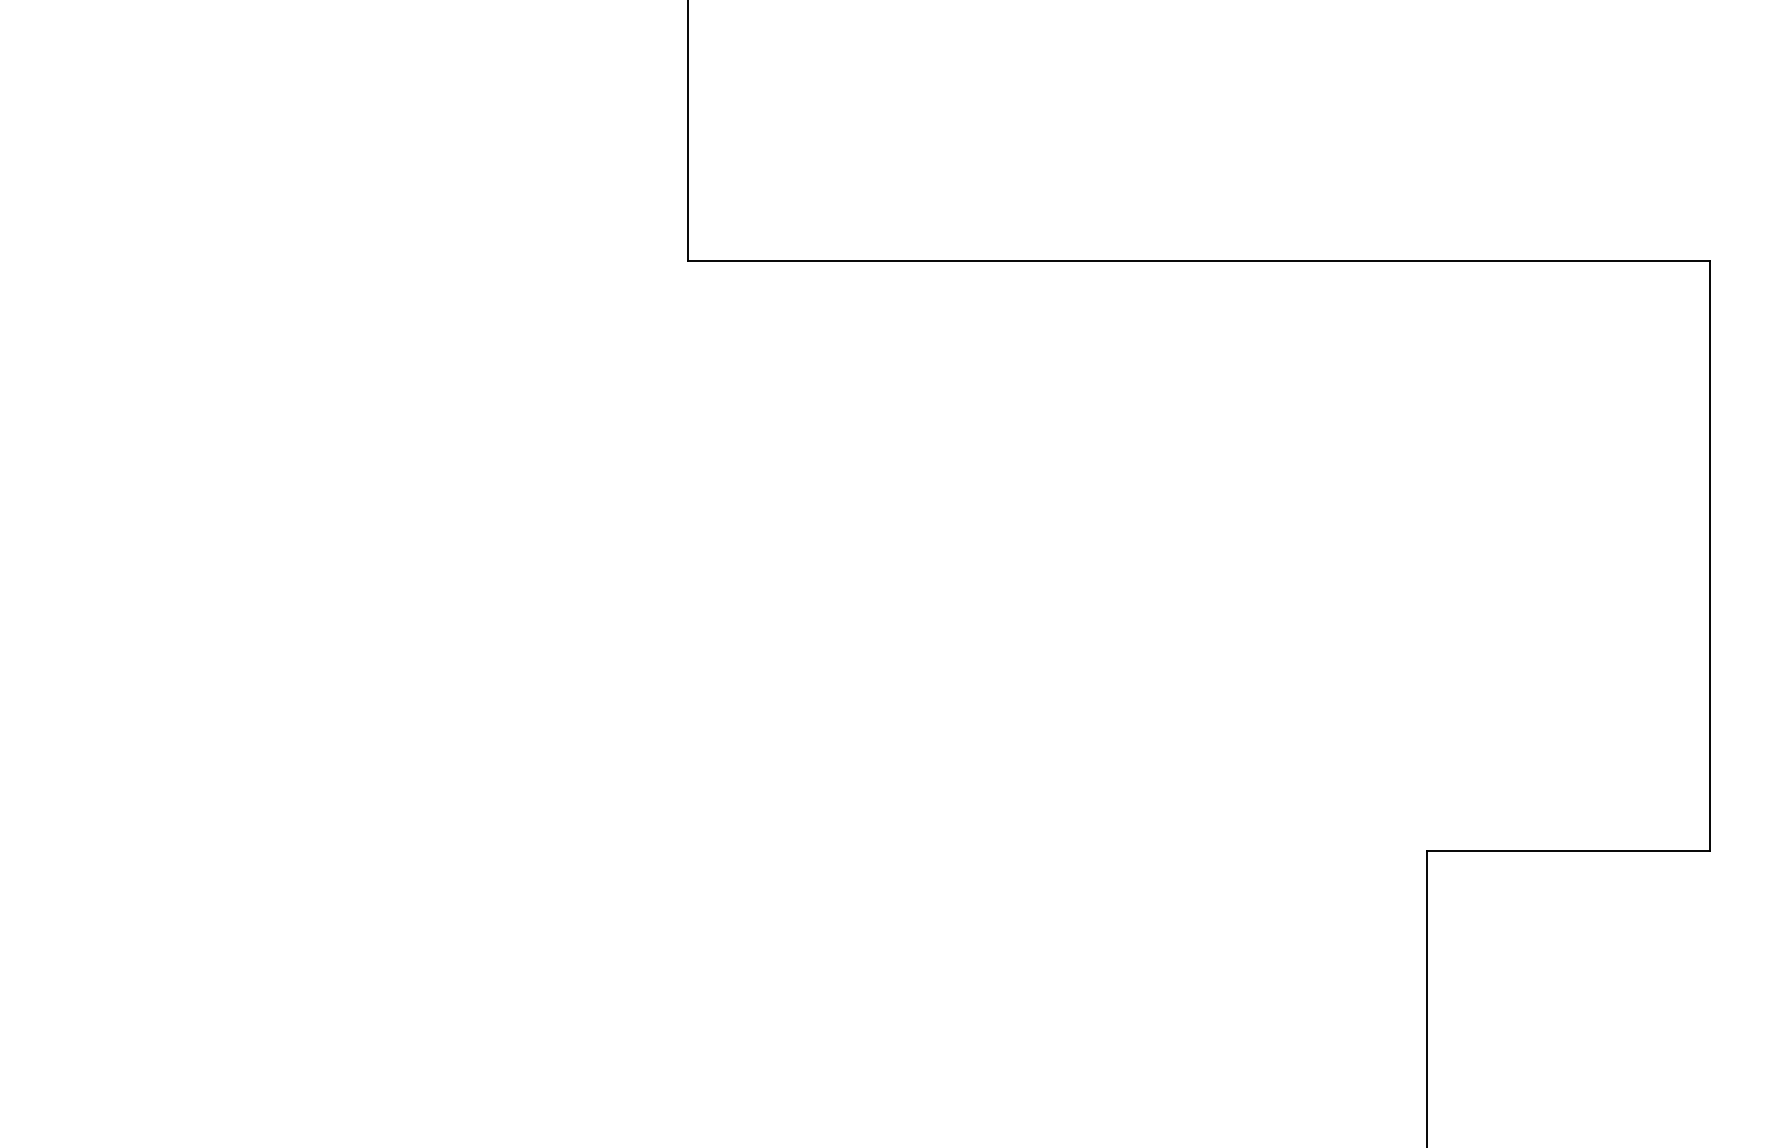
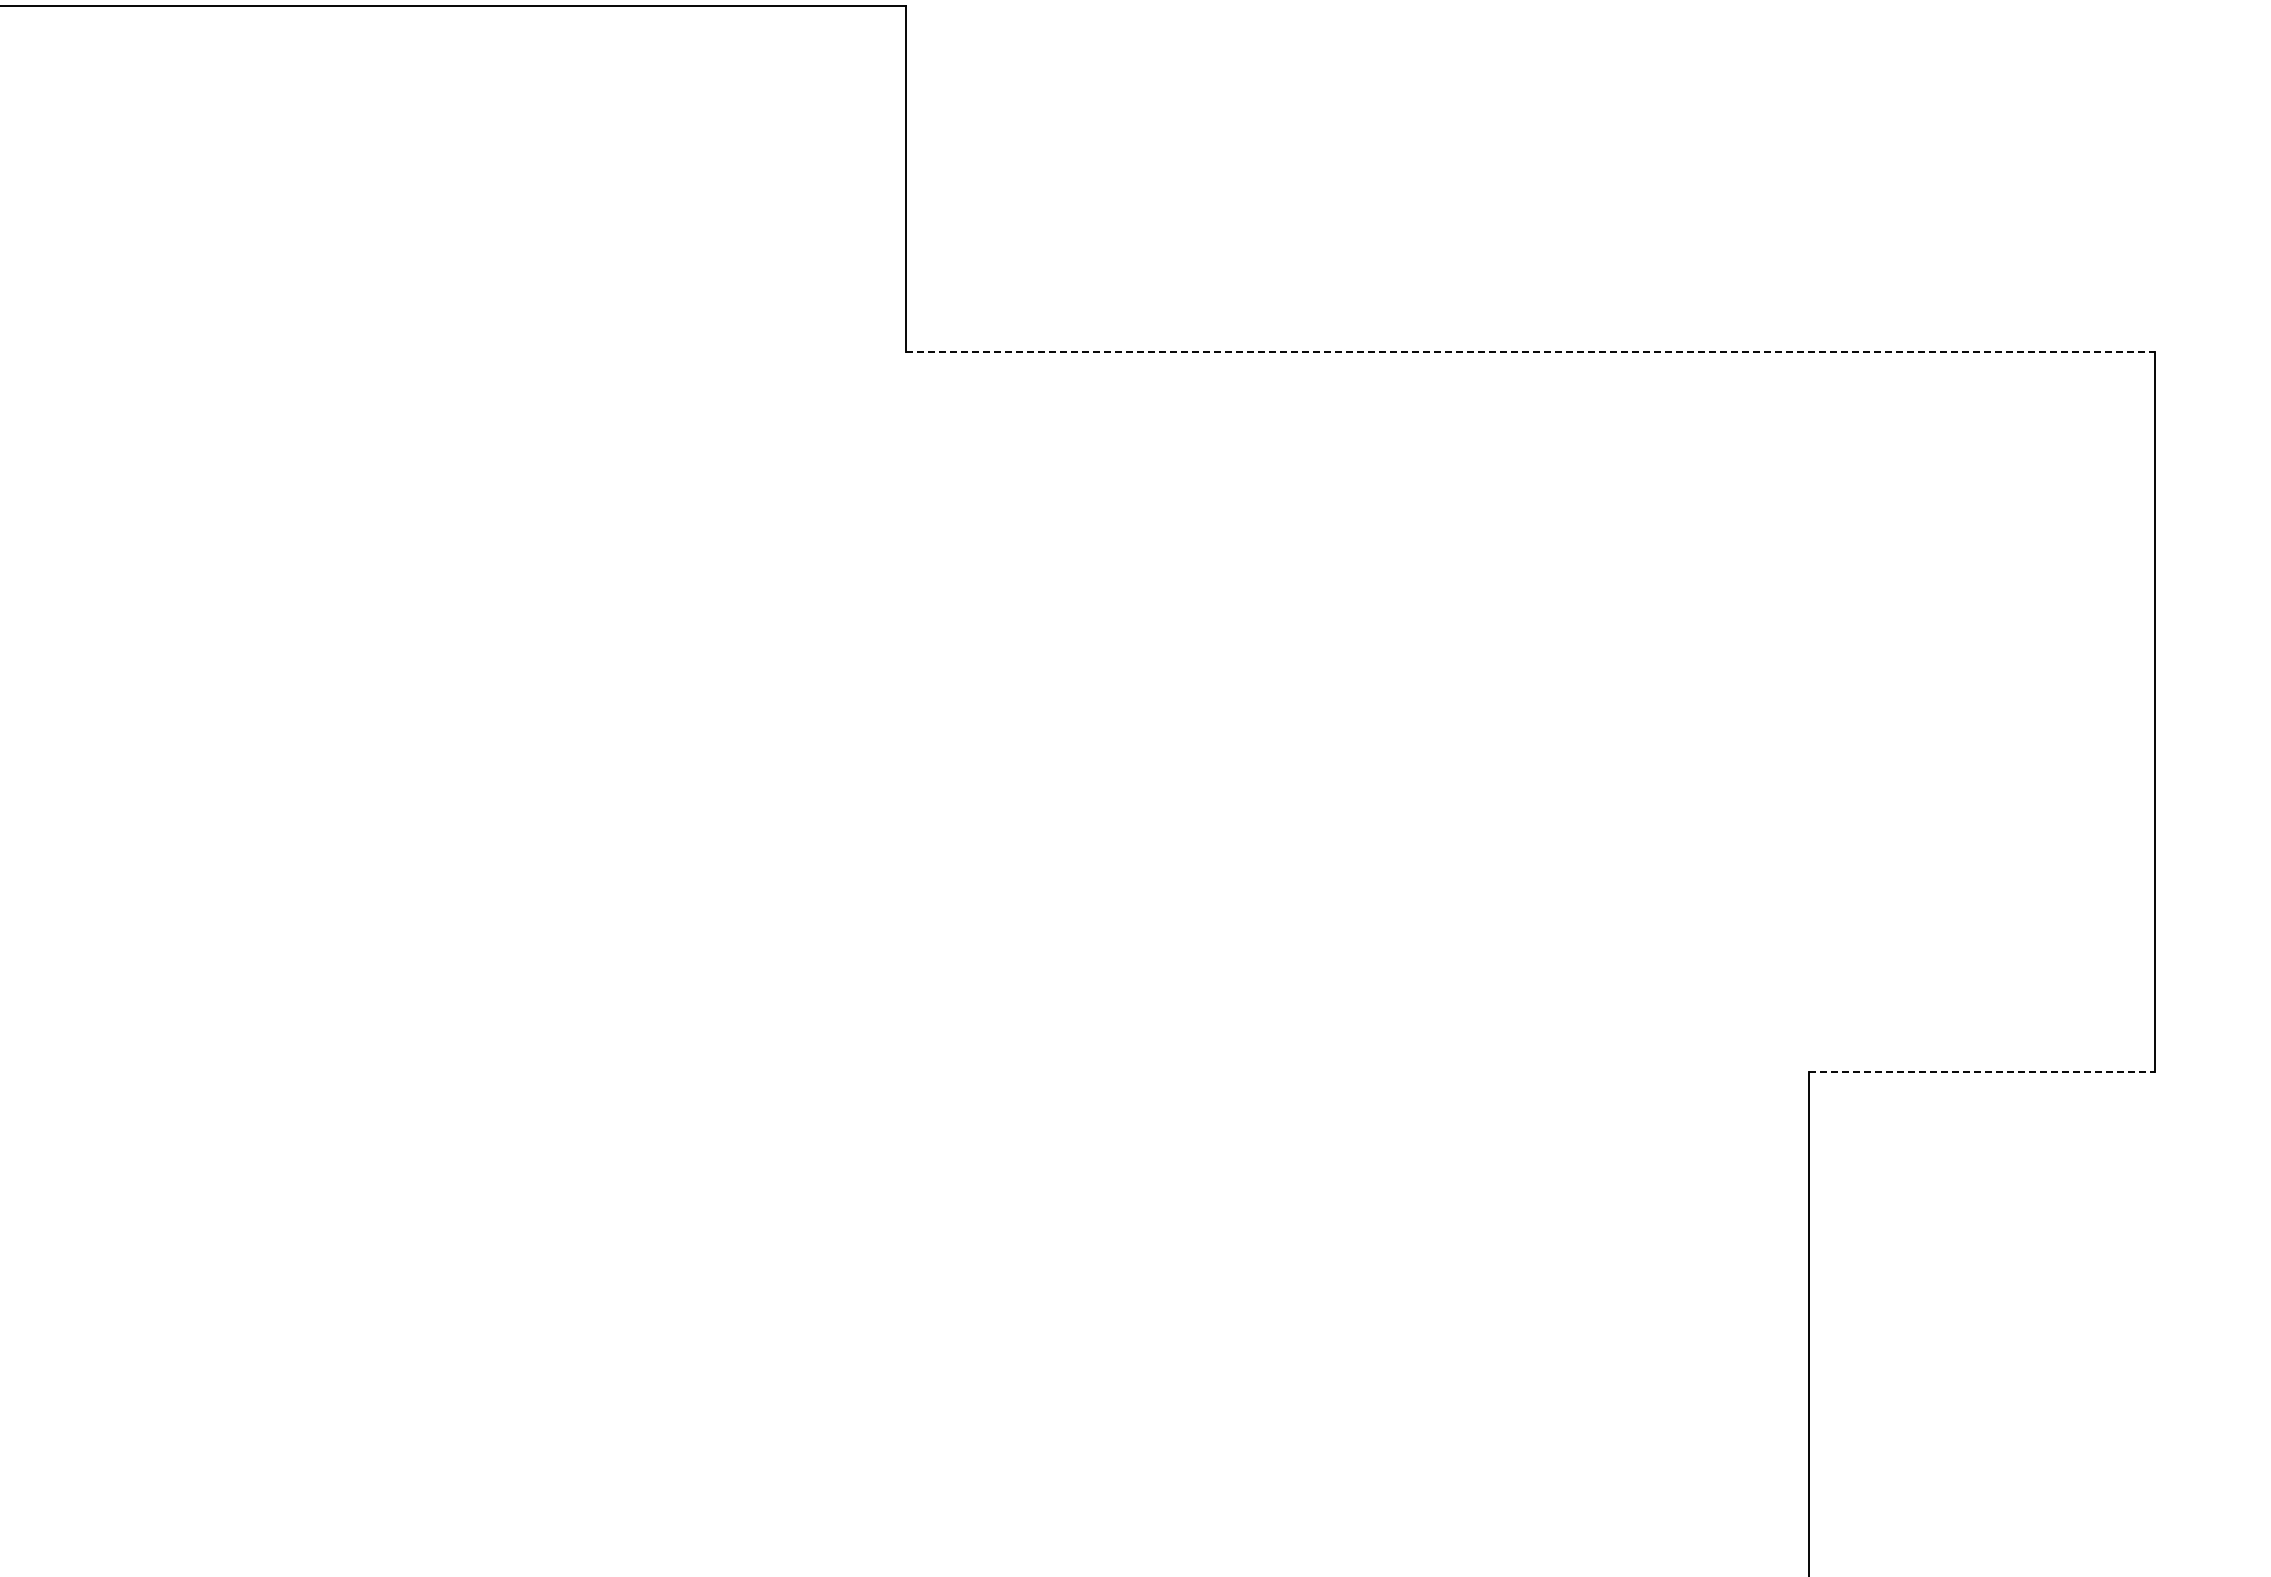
line: (1199, 261) -> (1531, 351), solid -> dashed
line: (1568, 851) -> (1982, 1072), solid -> dashed

